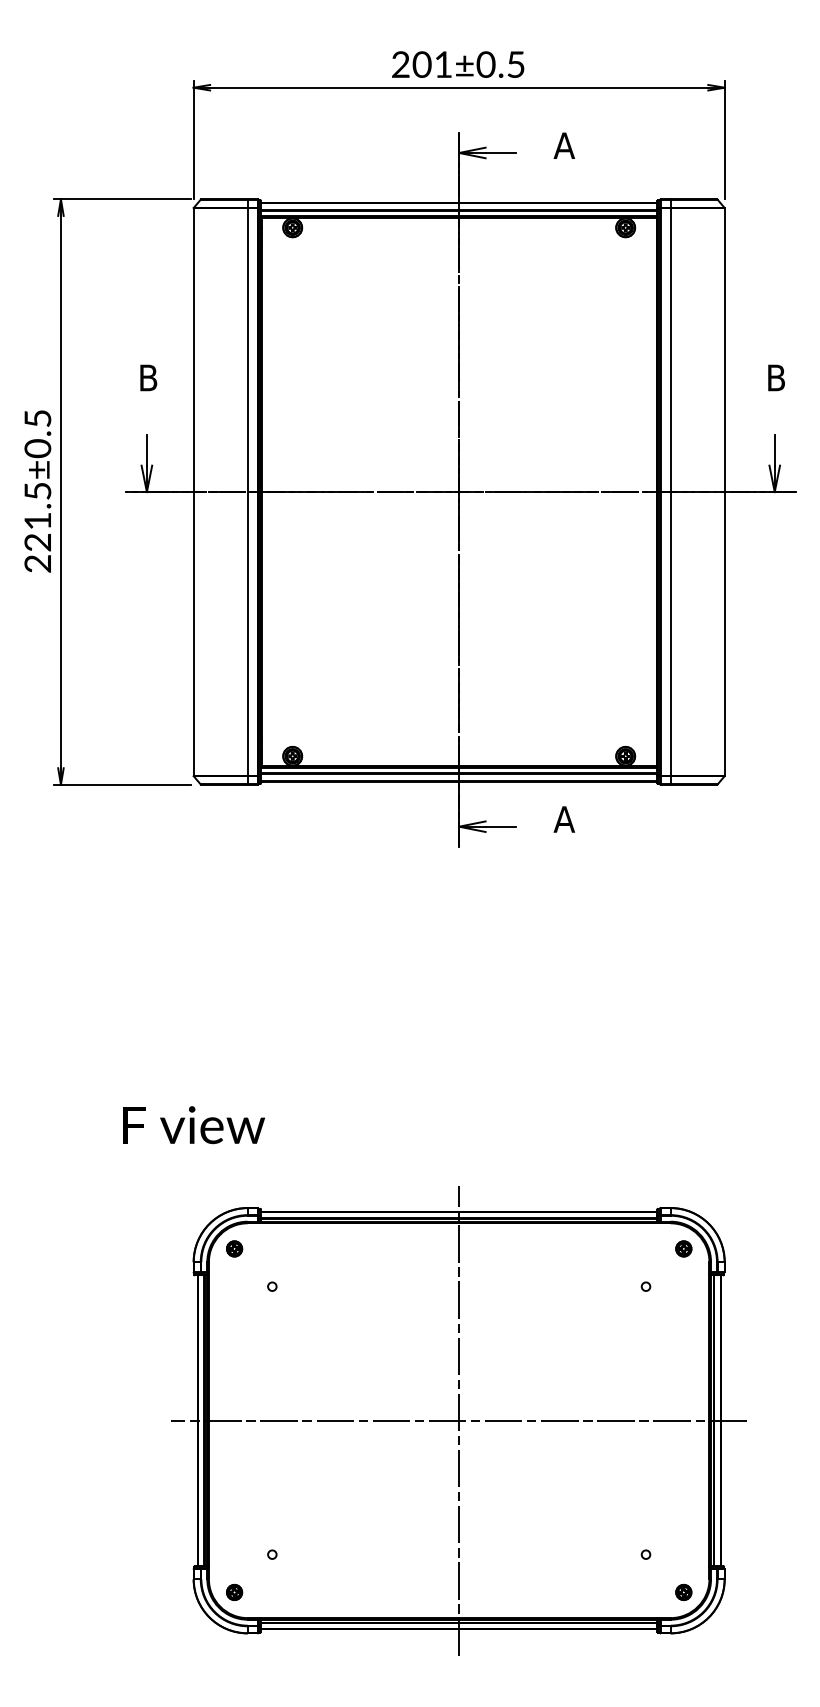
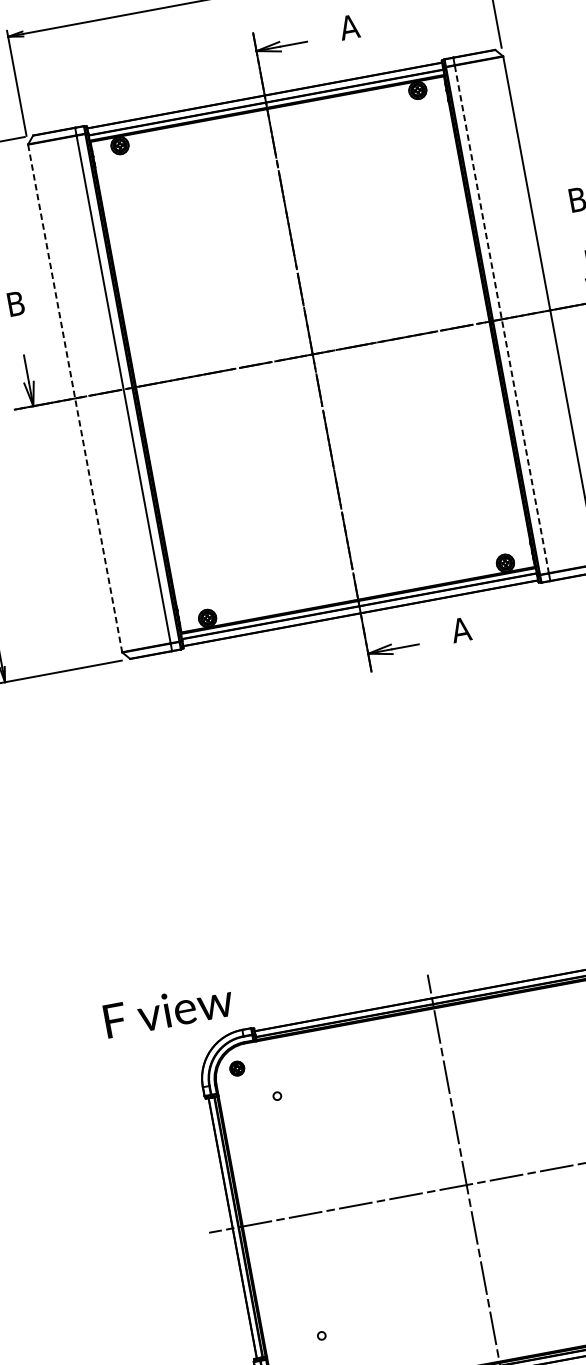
line: (193, 492) -> (75, 398), solid -> dashed
line: (670, 492) -> (501, 319), solid -> dashed
text: (193, 1125) -> (168, 1010), moved

